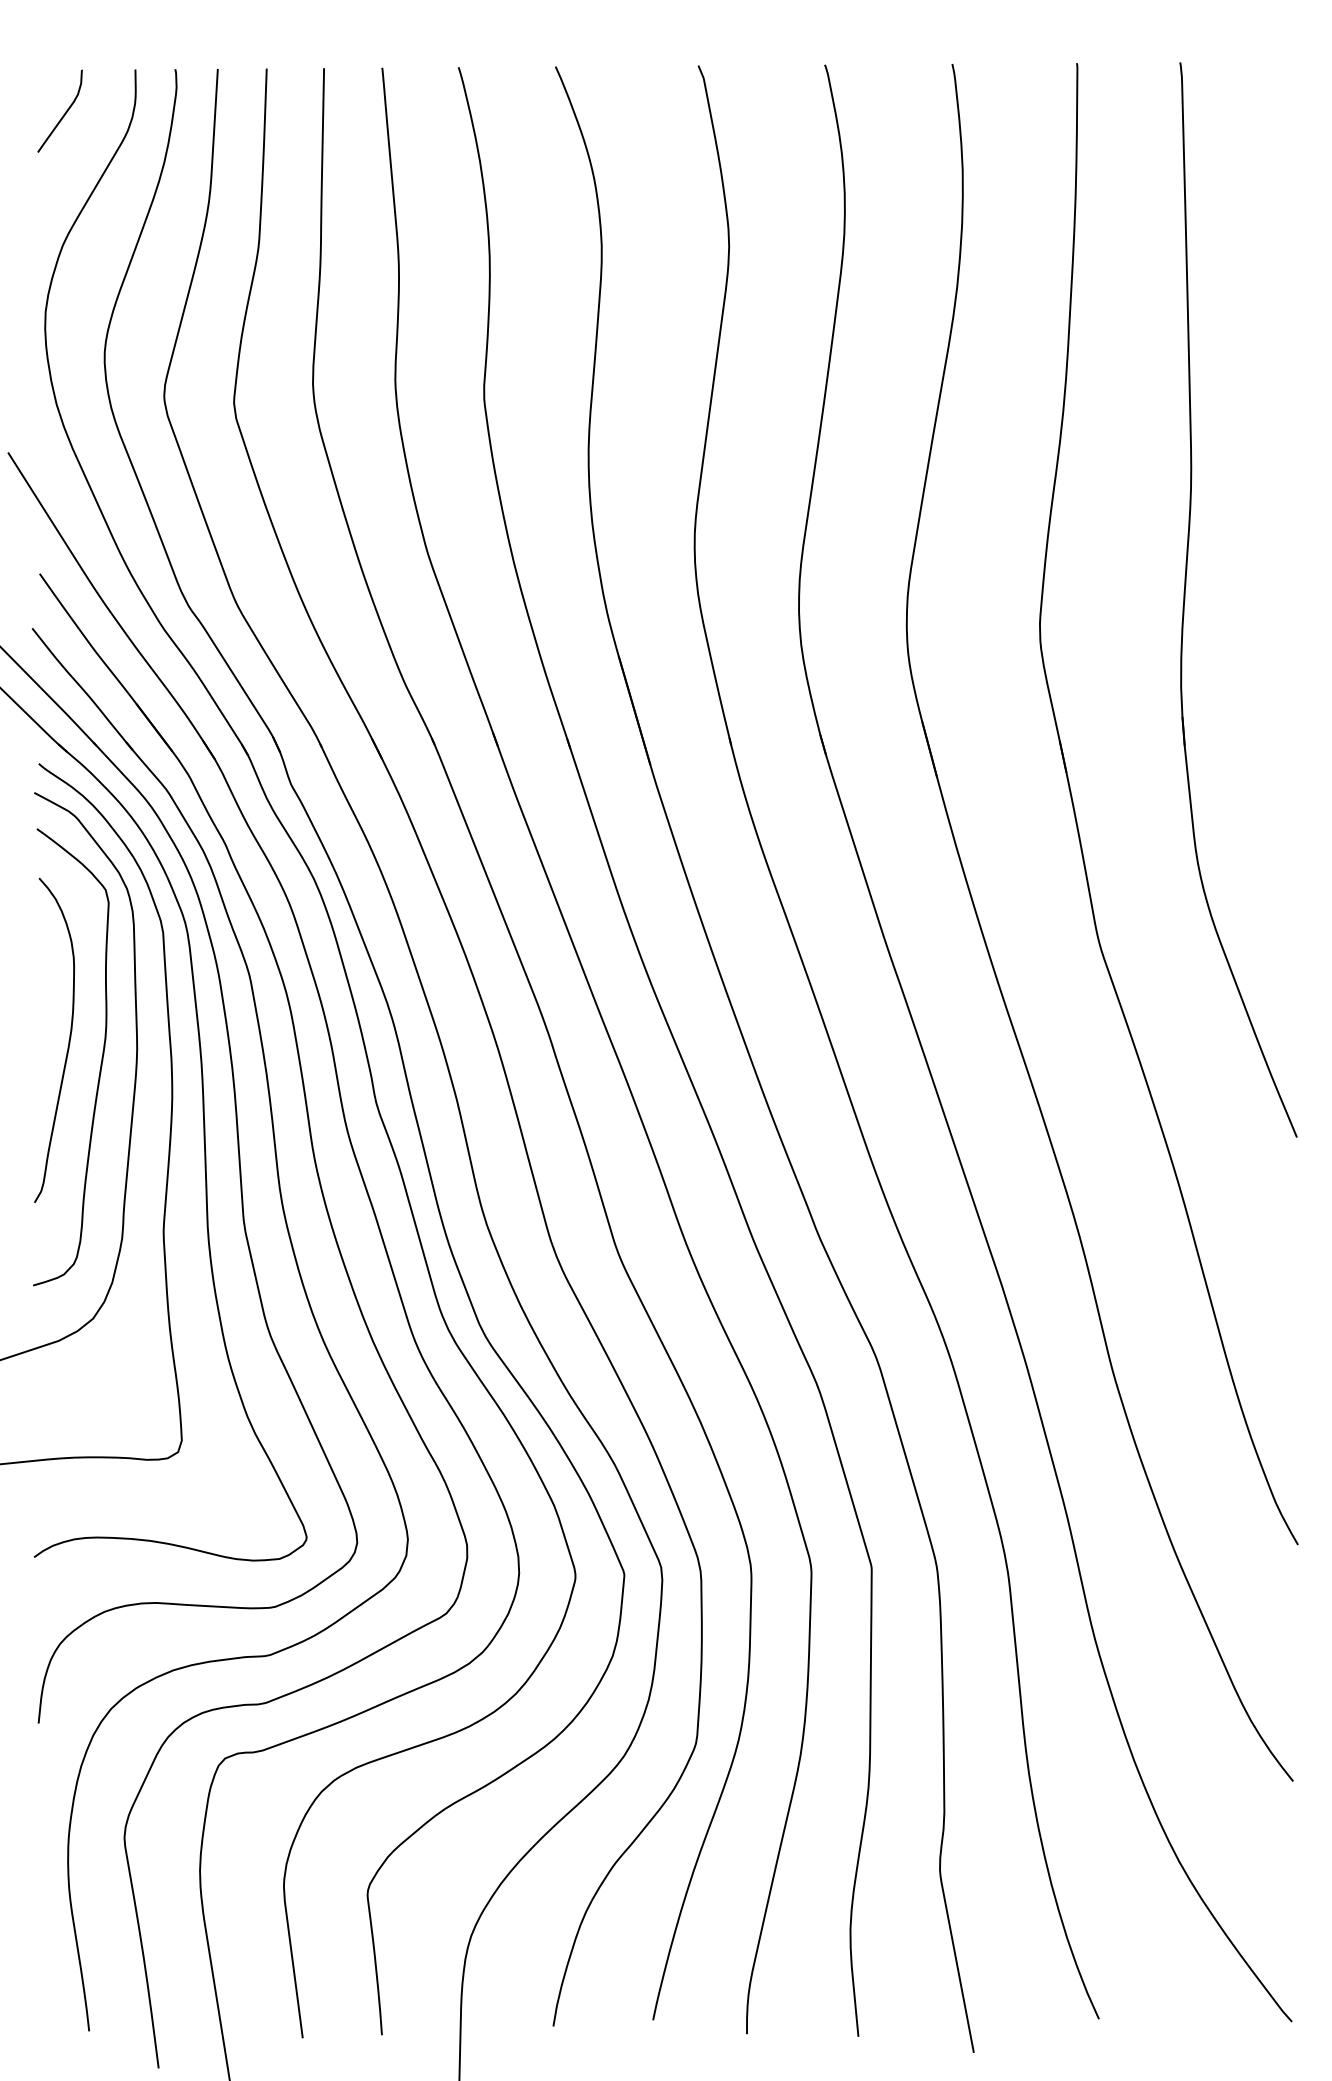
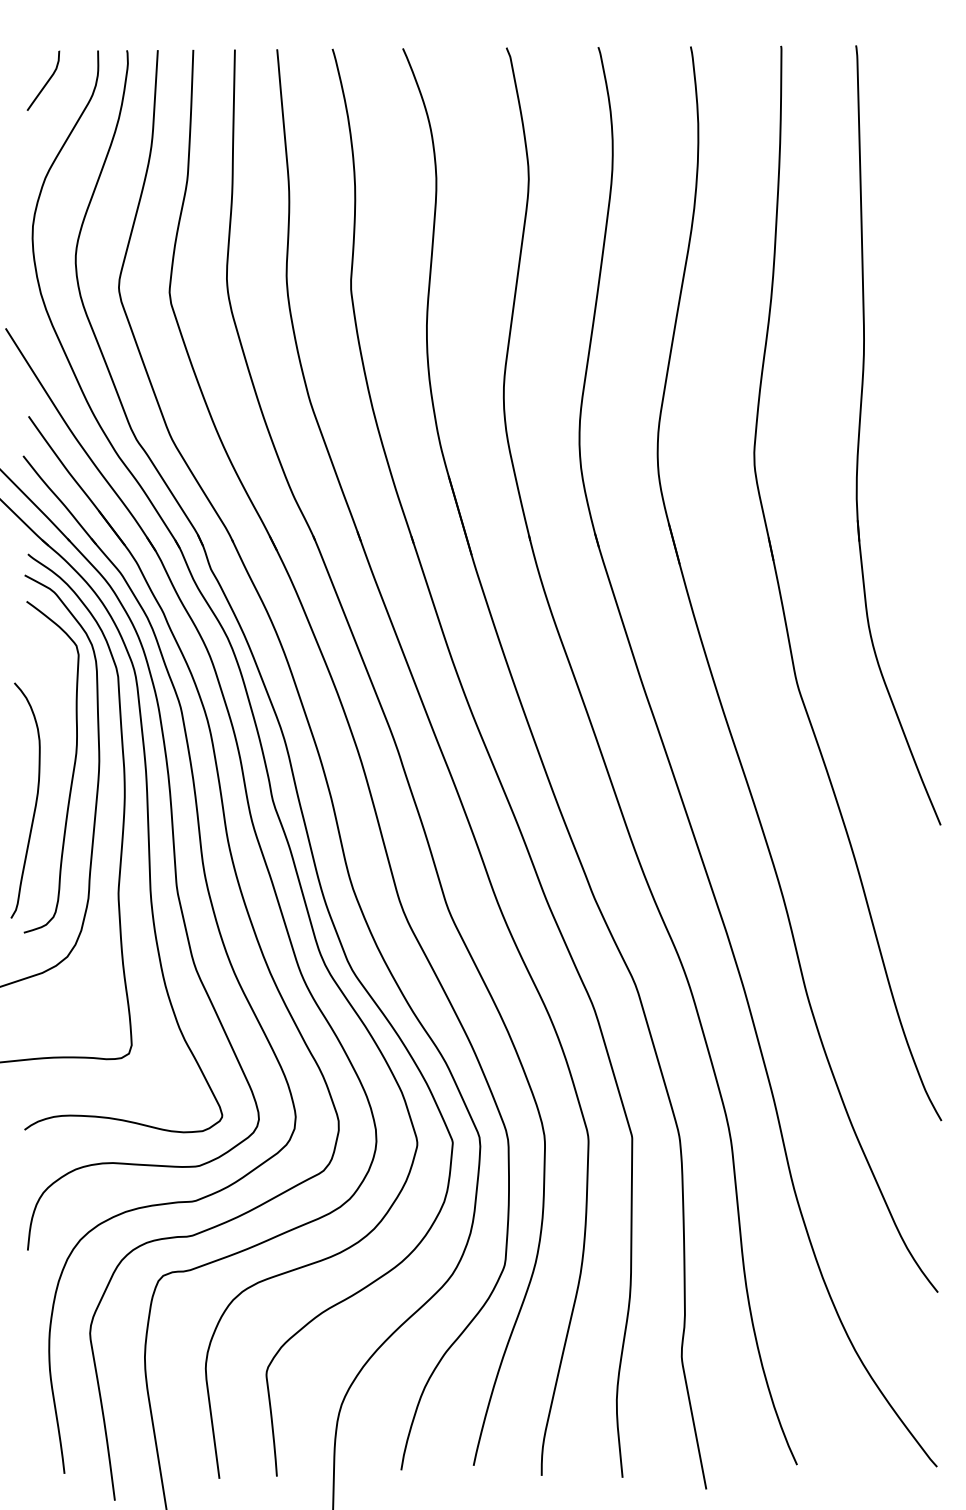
curve: (68, 1040) -> (35, 800), moved

